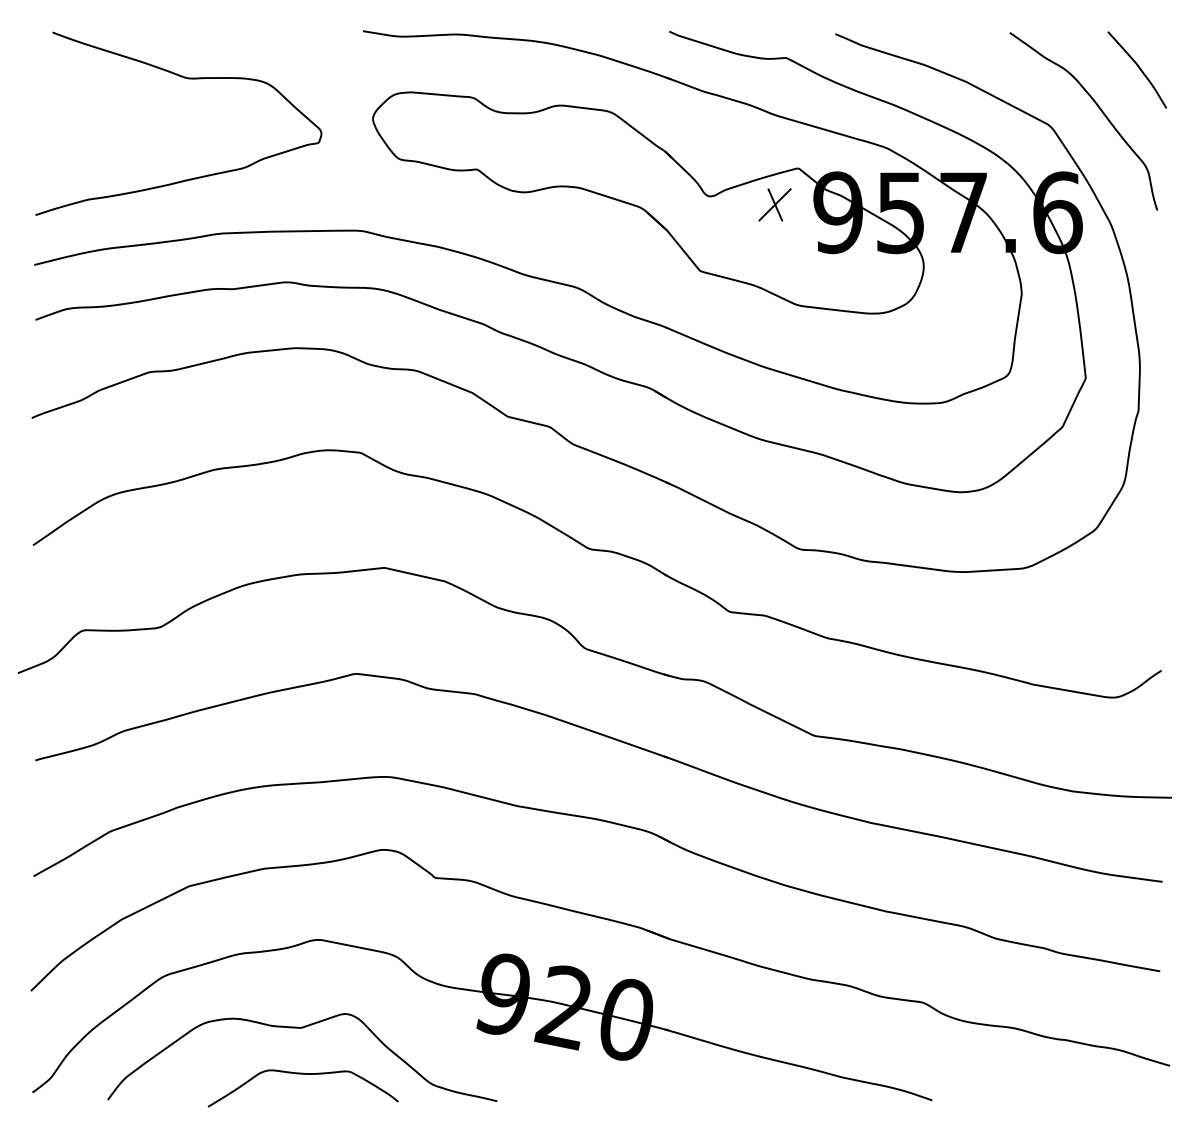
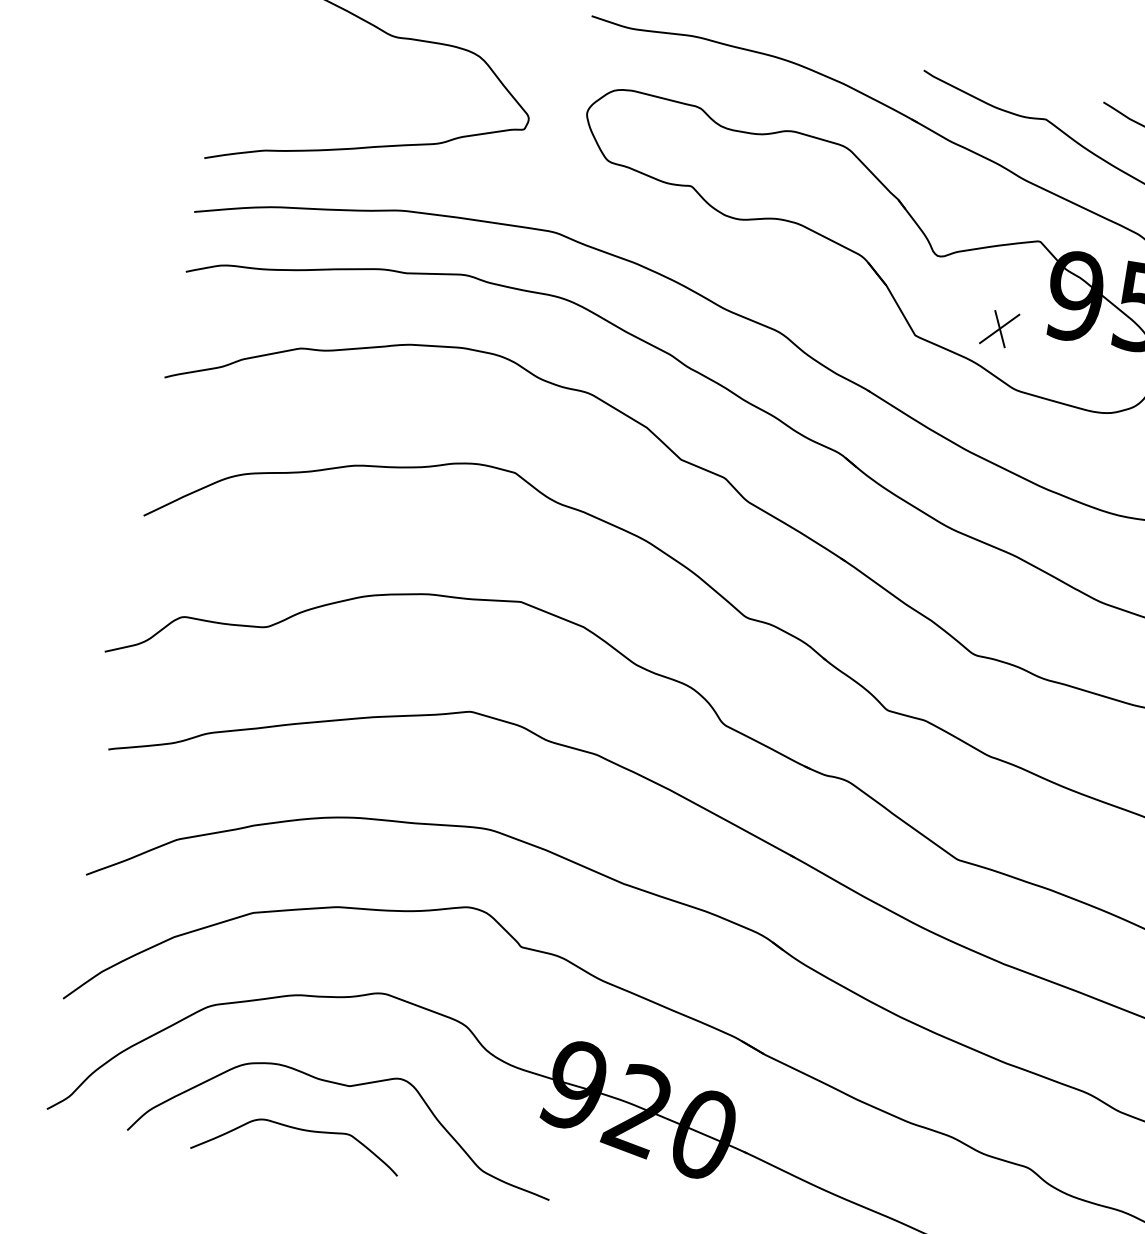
part: (774, 204) -> (999, 328), moved
curve: (302, 1074) -> (298, 1129), moved

